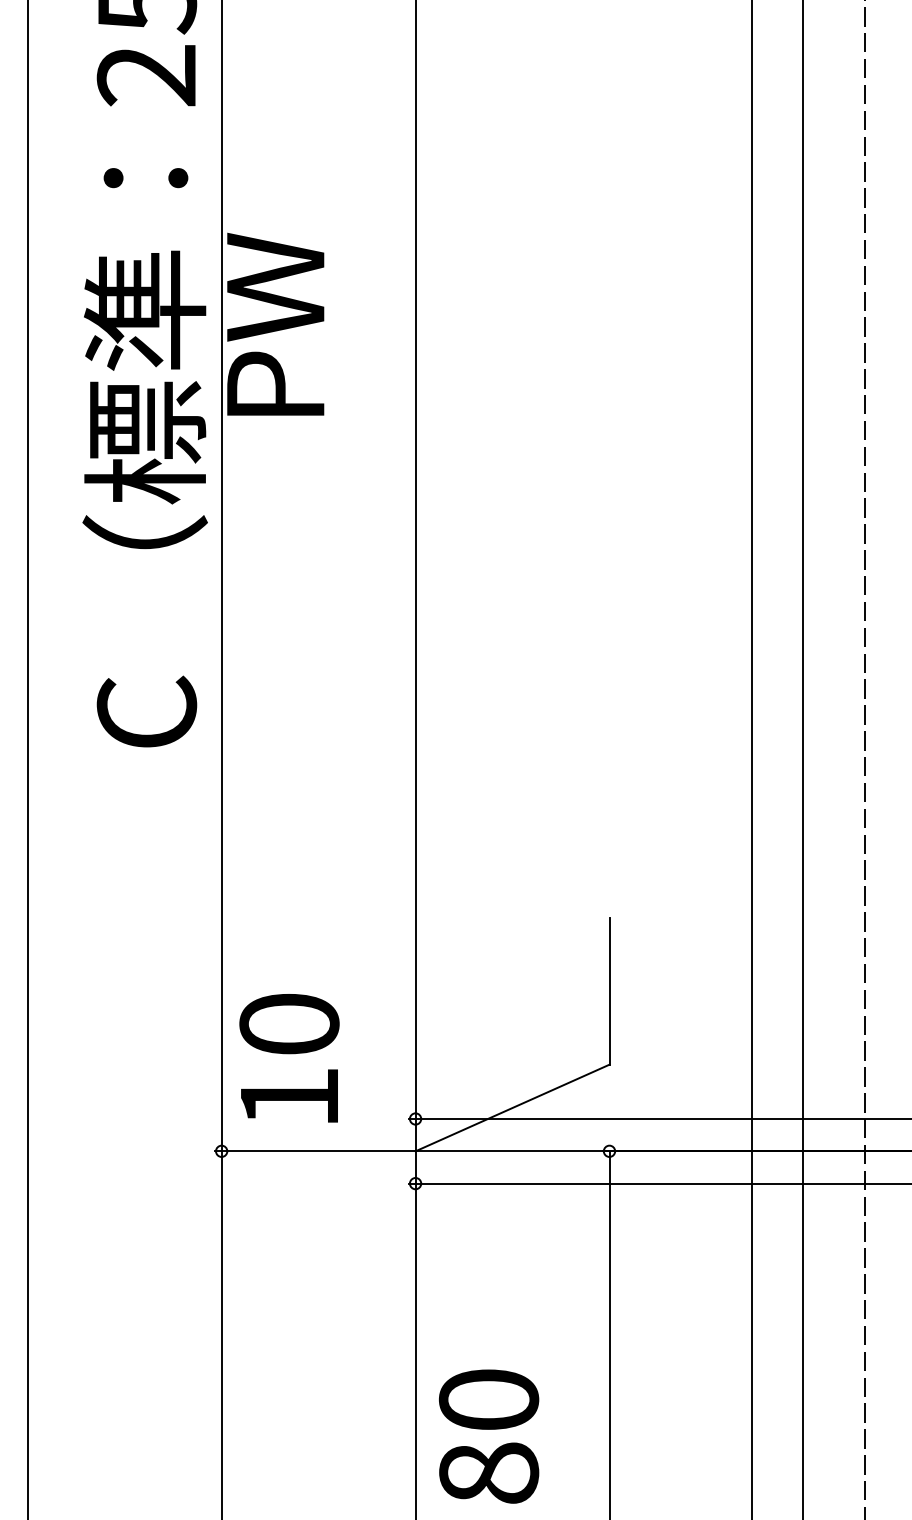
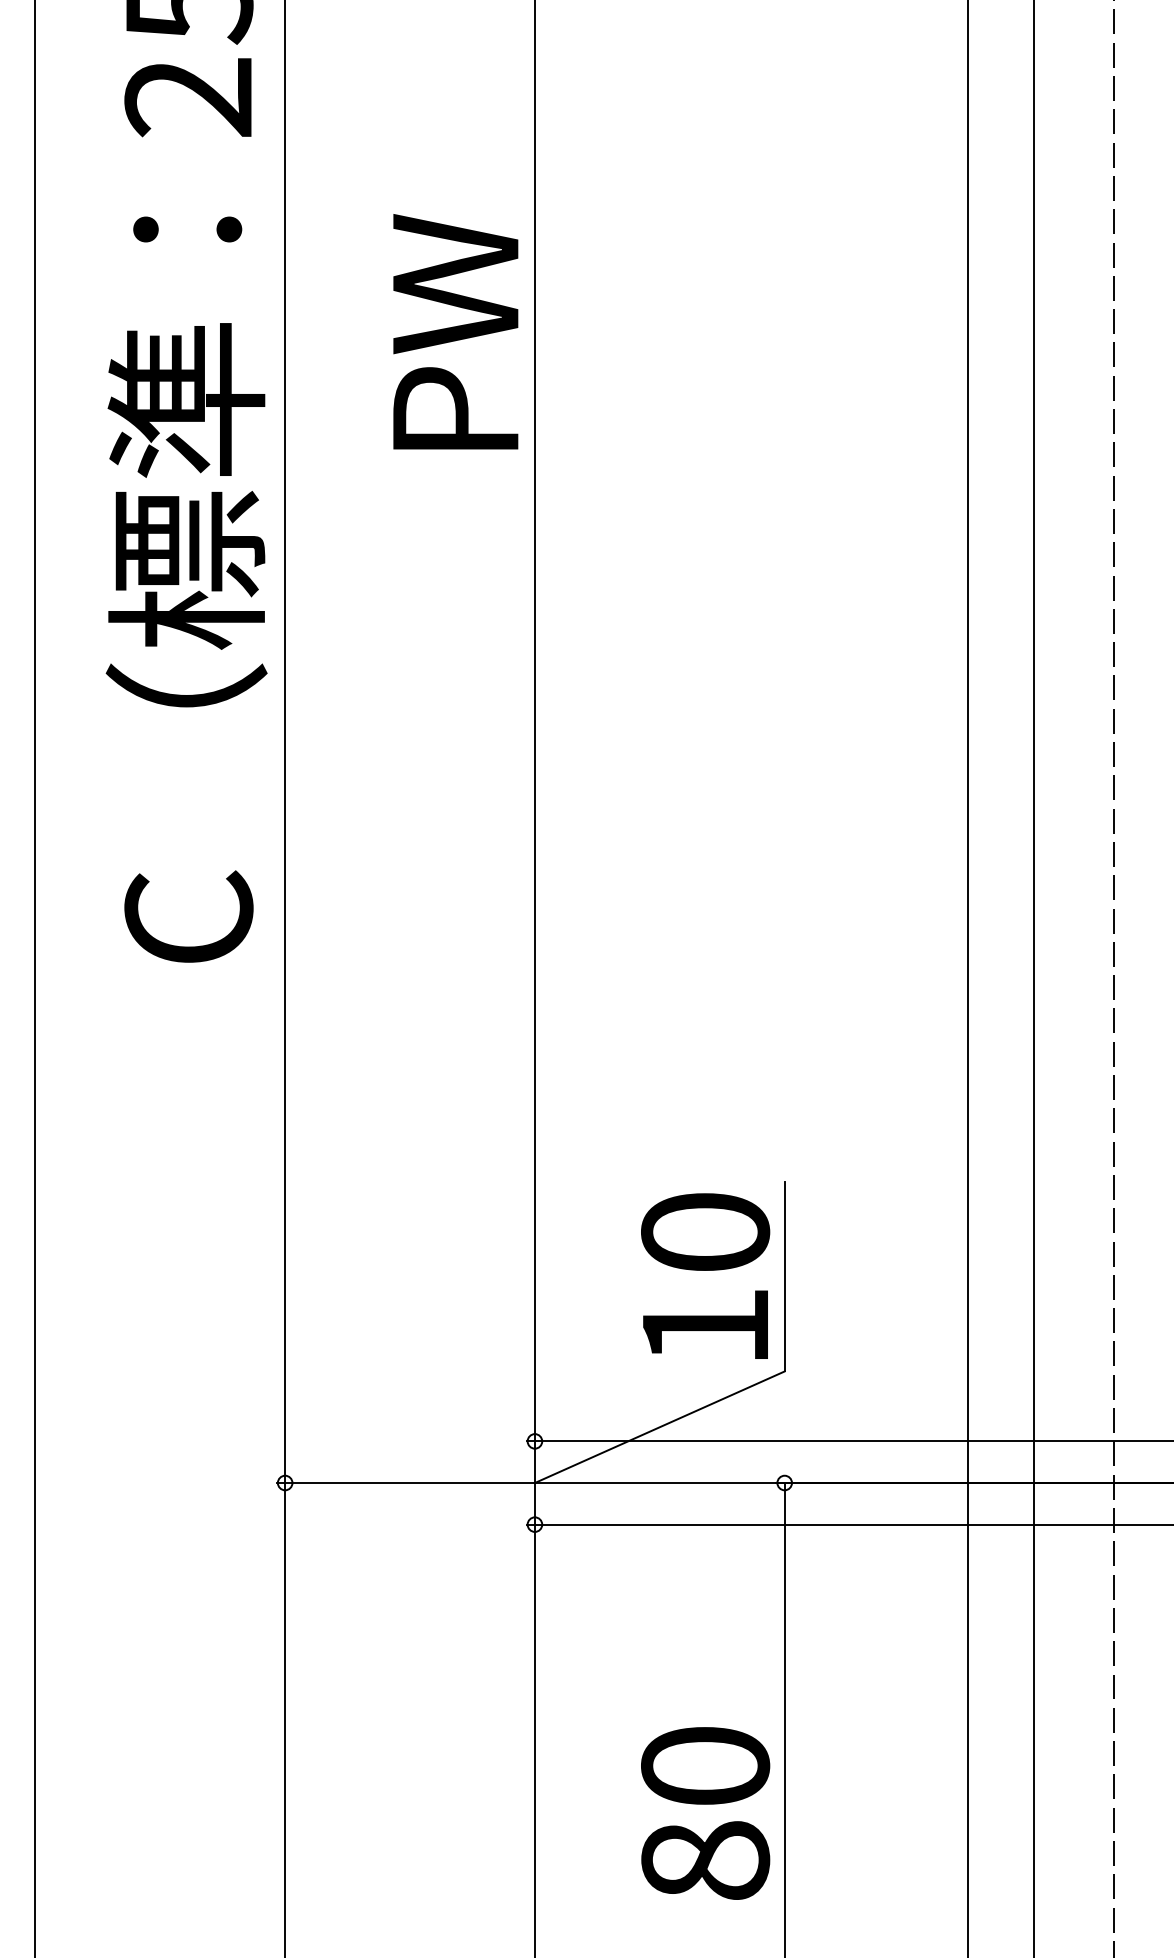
text: (275, 324) -> (455, 331), moved
text: (289, 1057) -> (705, 1275), moved
text: (488, 1436) -> (705, 1813), moved

